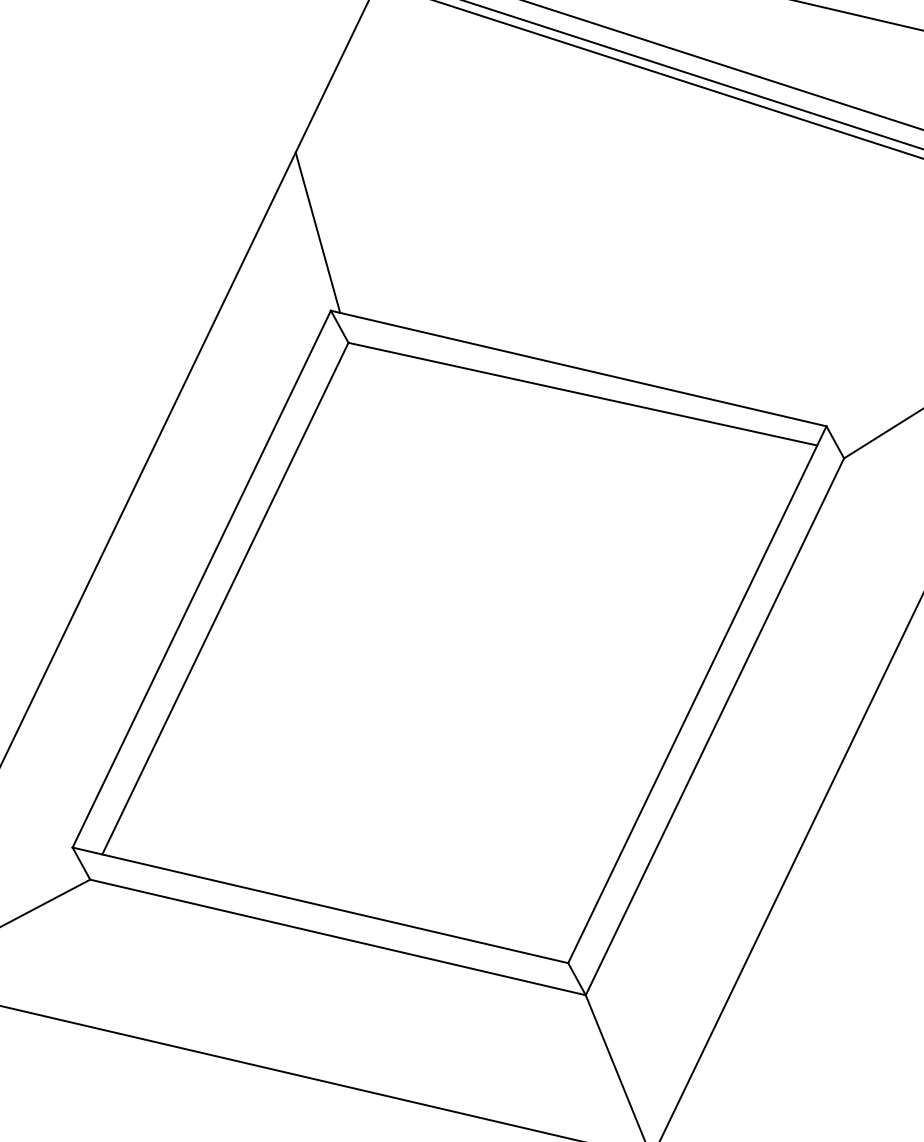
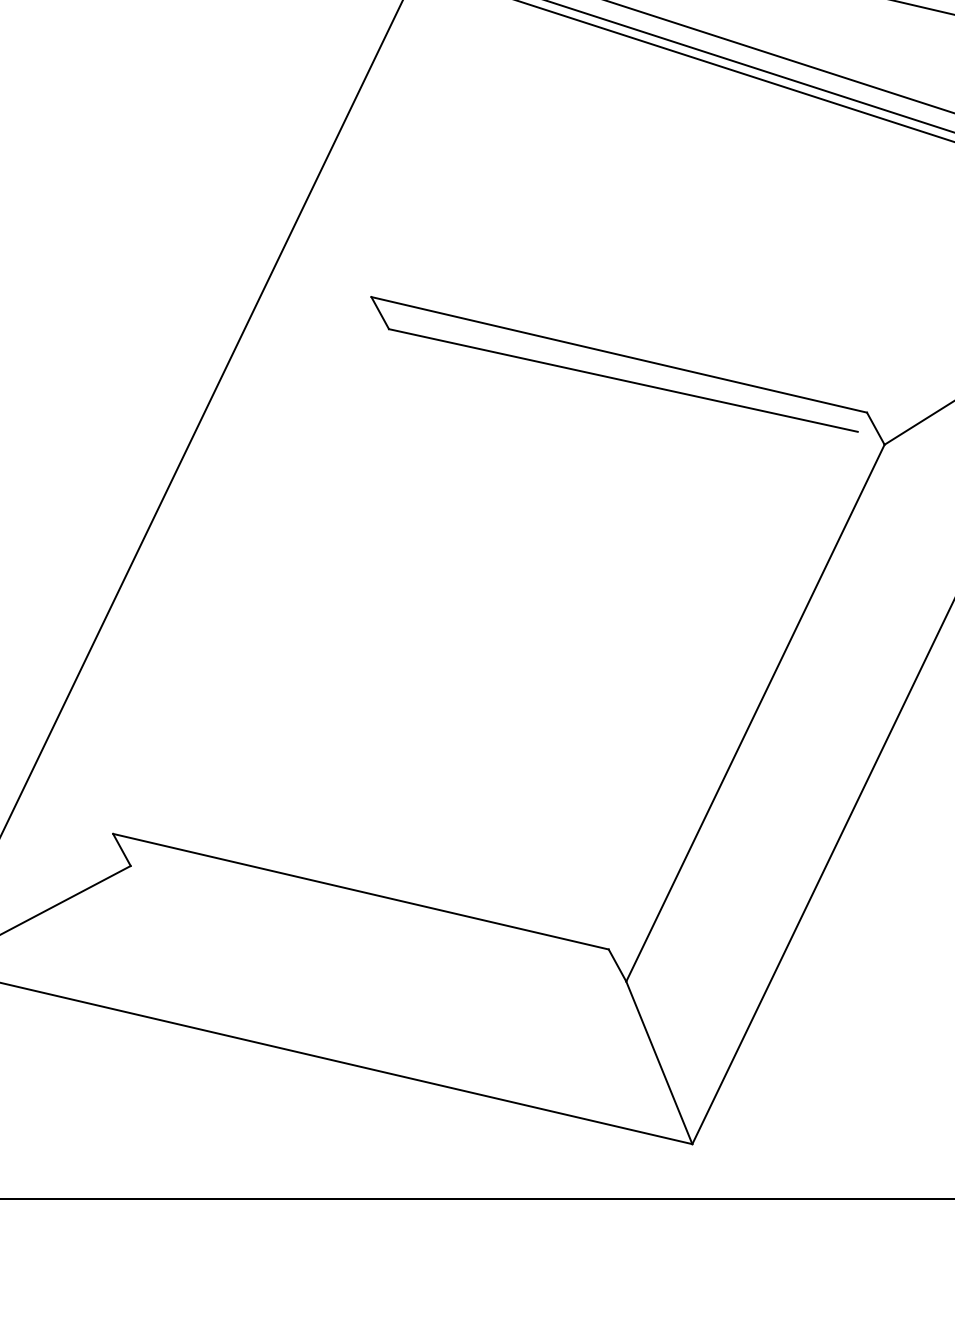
line: (317, 232) -> (358, 218), removed
line: (201, 579) -> (242, 565), removed
line: (224, 598) -> (265, 584), removed
line: (696, 694) -> (737, 680), removed
line: (337, 937) -> (378, 923), removed

